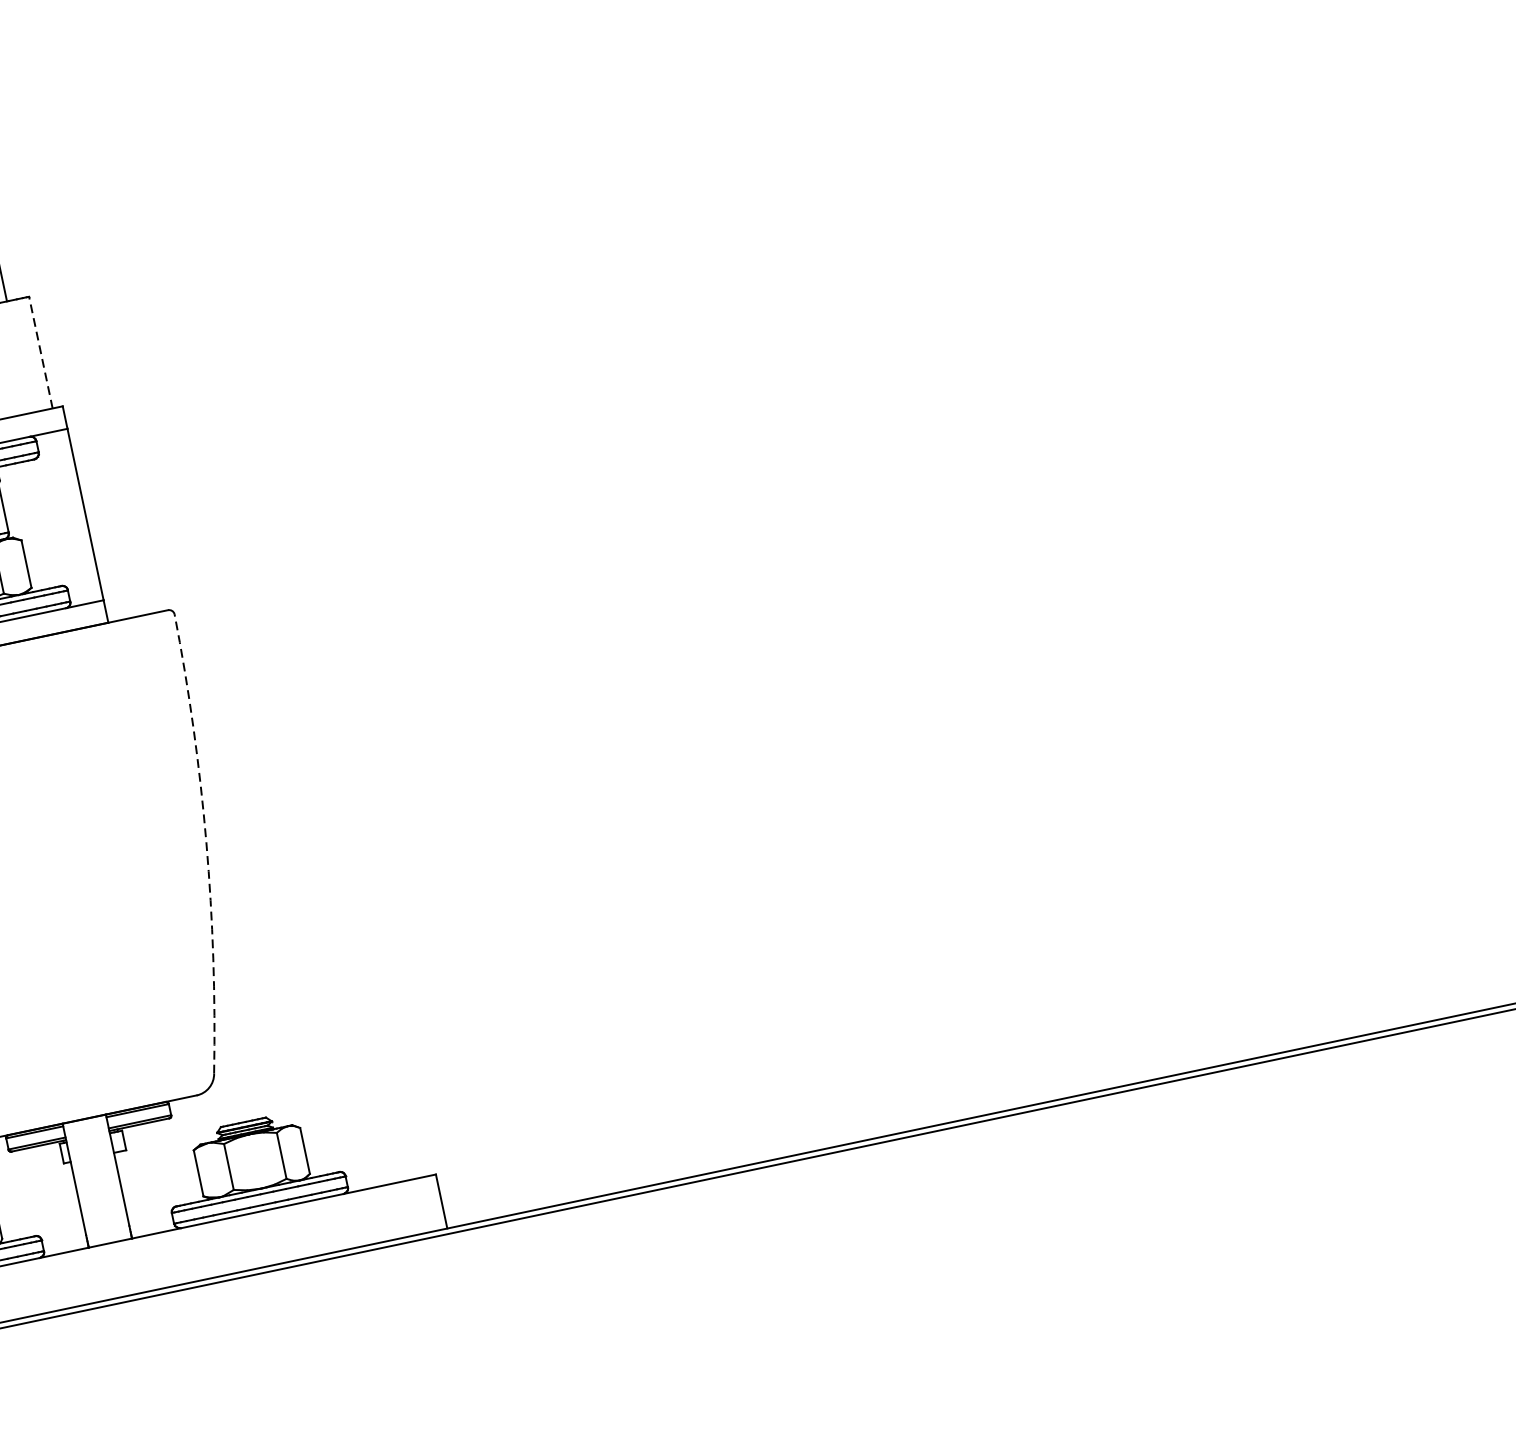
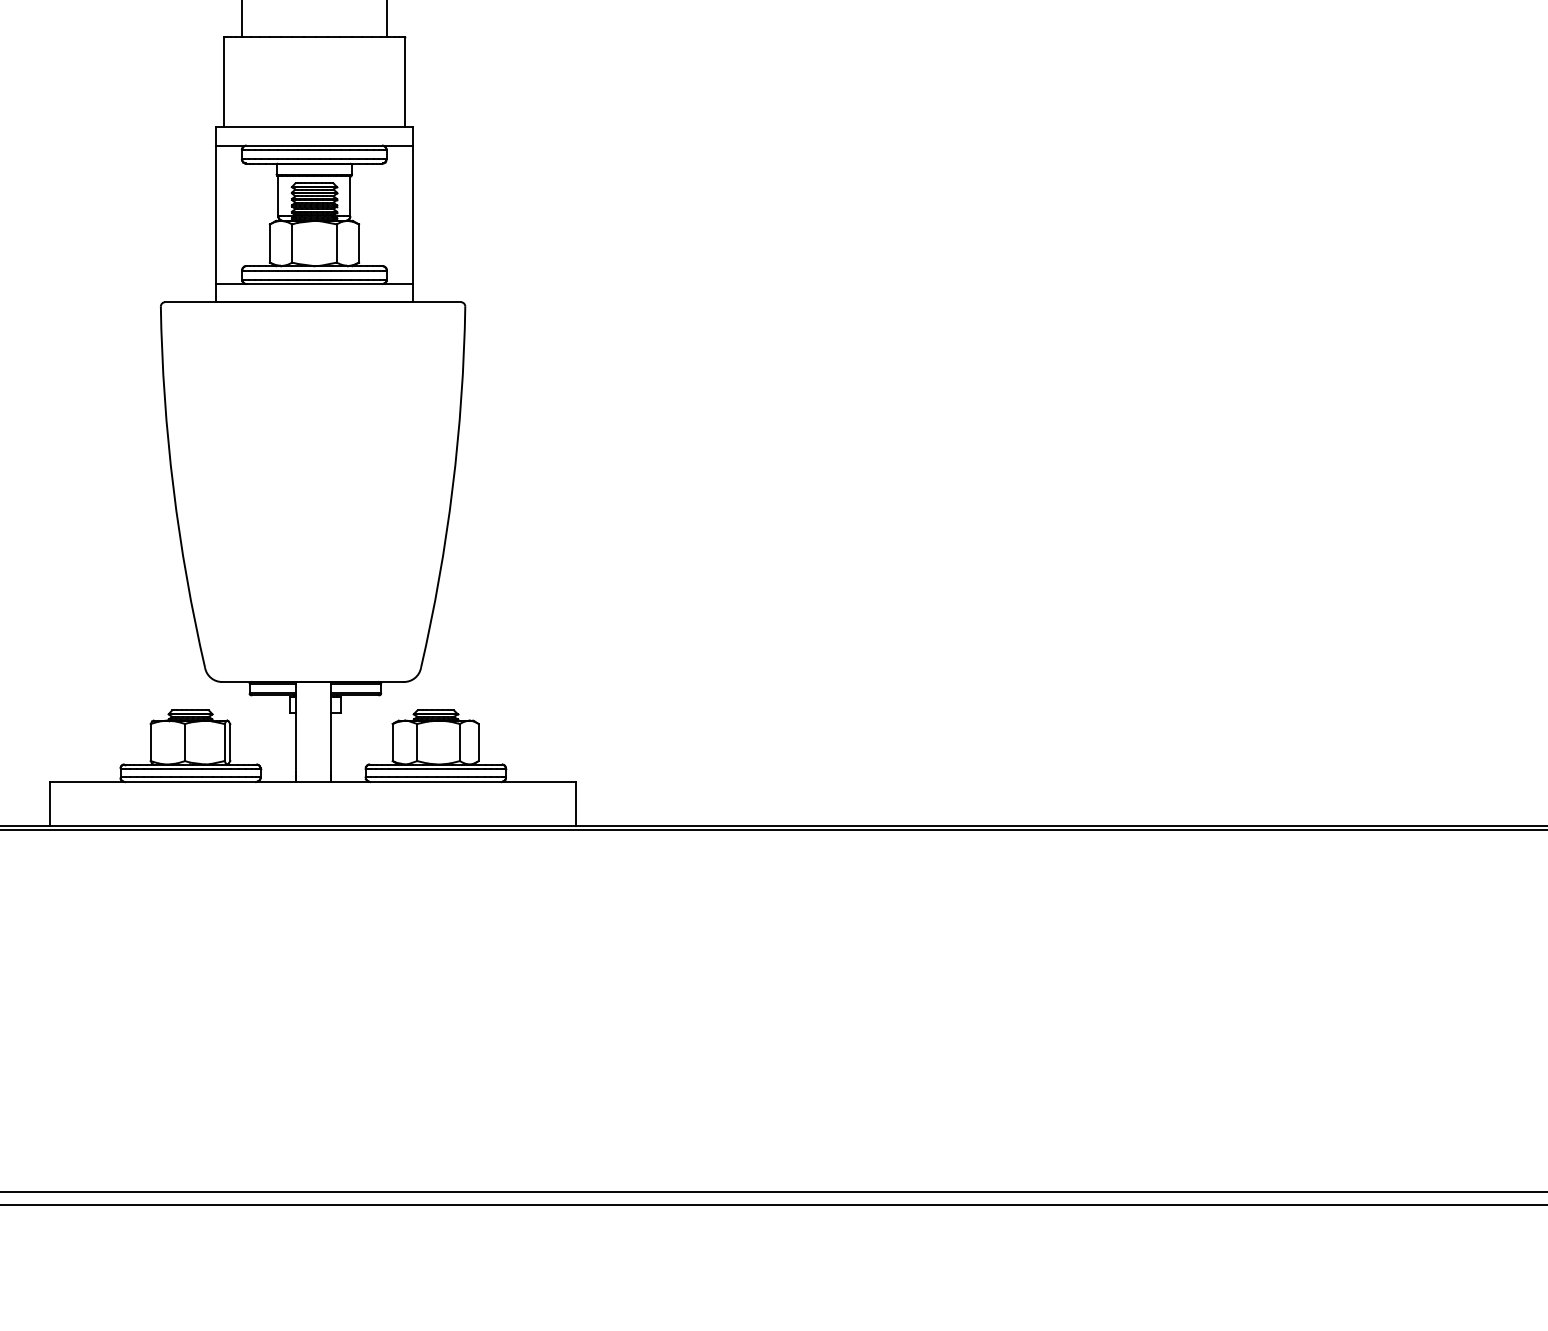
line: (40, 351) -> (404, 81), dashed -> solid
arc: (206, 843) -> (452, 488), dashed -> solid

